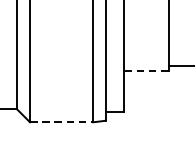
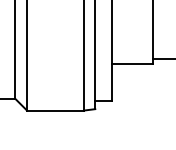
line: (146, 71) -> (132, 64), dashed -> solid
line: (61, 122) -> (55, 110), dashed -> solid

